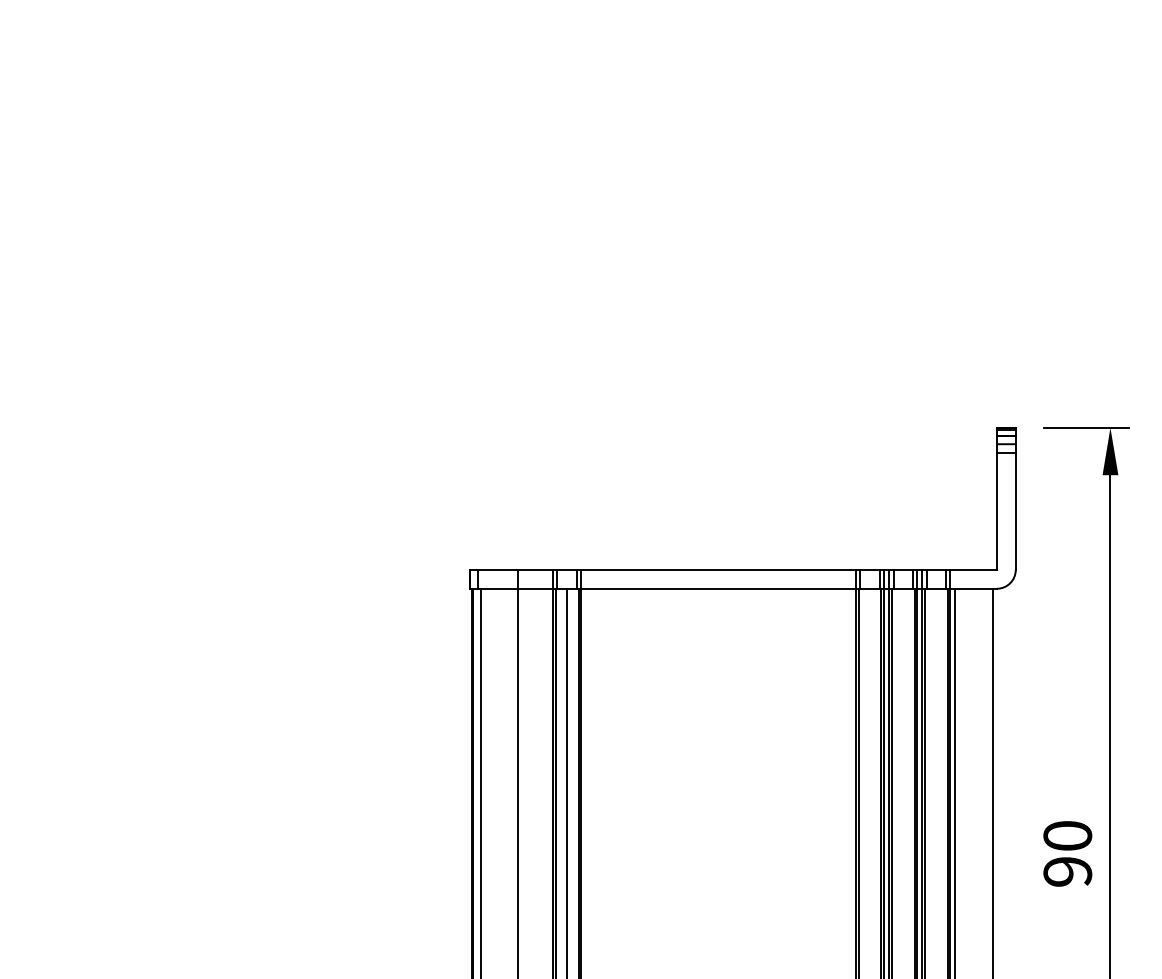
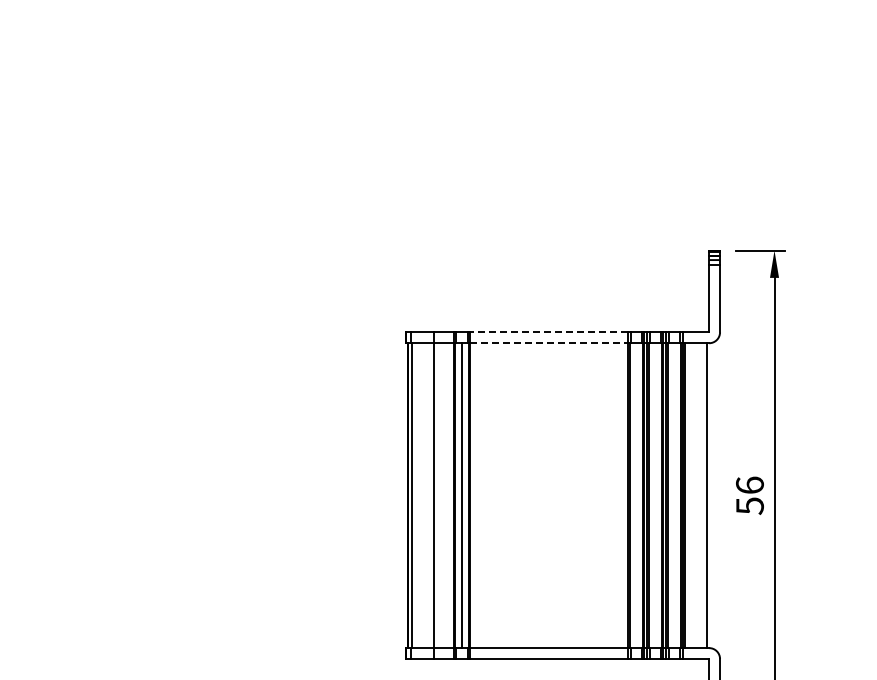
line: (719, 570) -> (549, 332), solid -> dashed
line: (719, 589) -> (549, 343), solid -> dashed
text: (1066, 853) -> (749, 495), 90 -> 56

